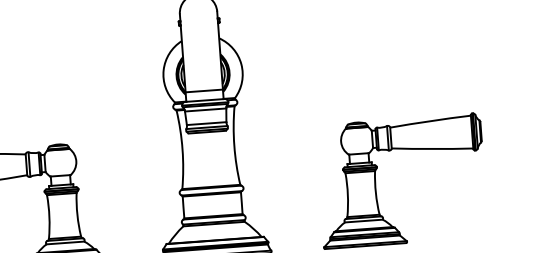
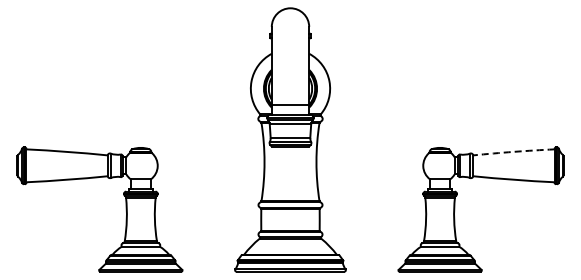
arc: (430, 120) -> (513, 151), solid -> dashed

